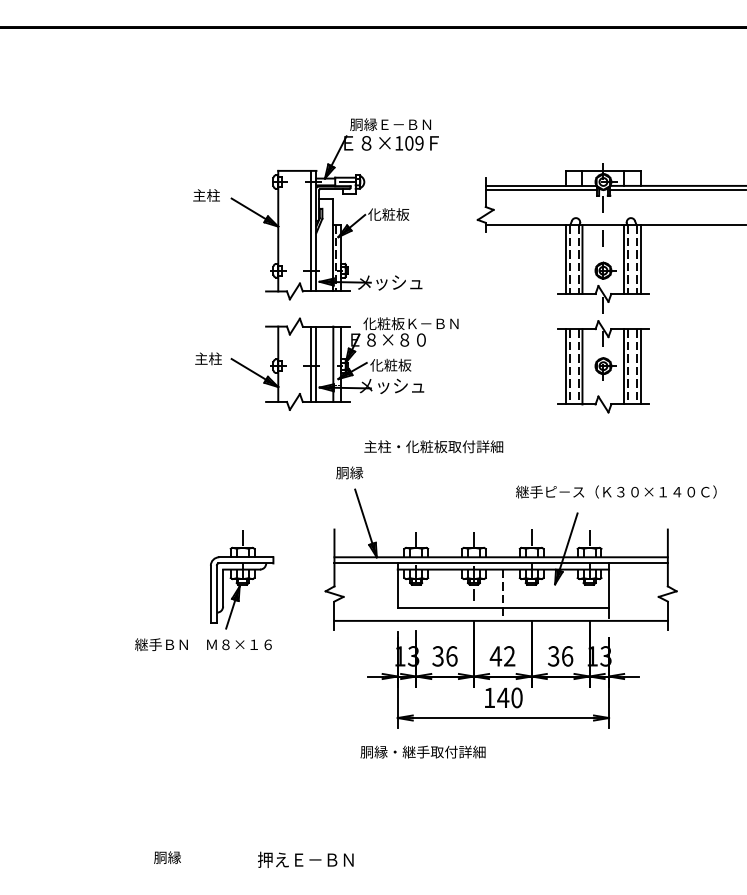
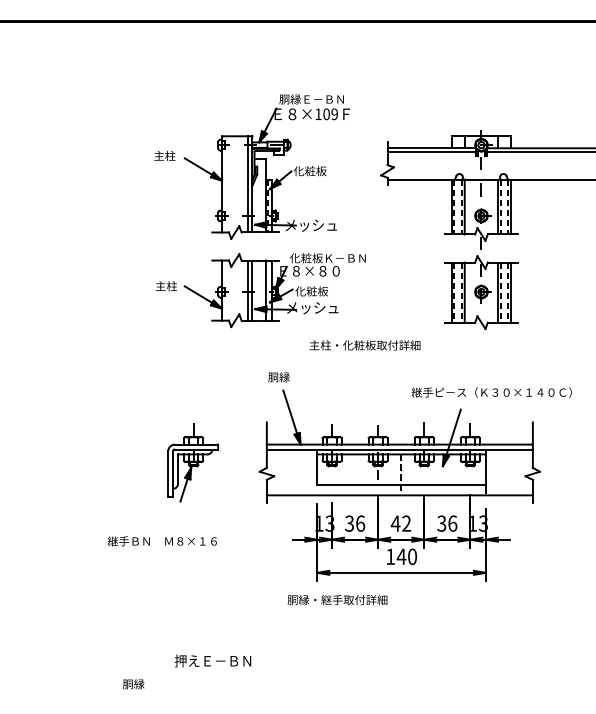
text: (433, 446) -> (364, 345), moved
text: (202, 644) -> (161, 541), moved
text: (305, 859) -> (212, 660), moved

